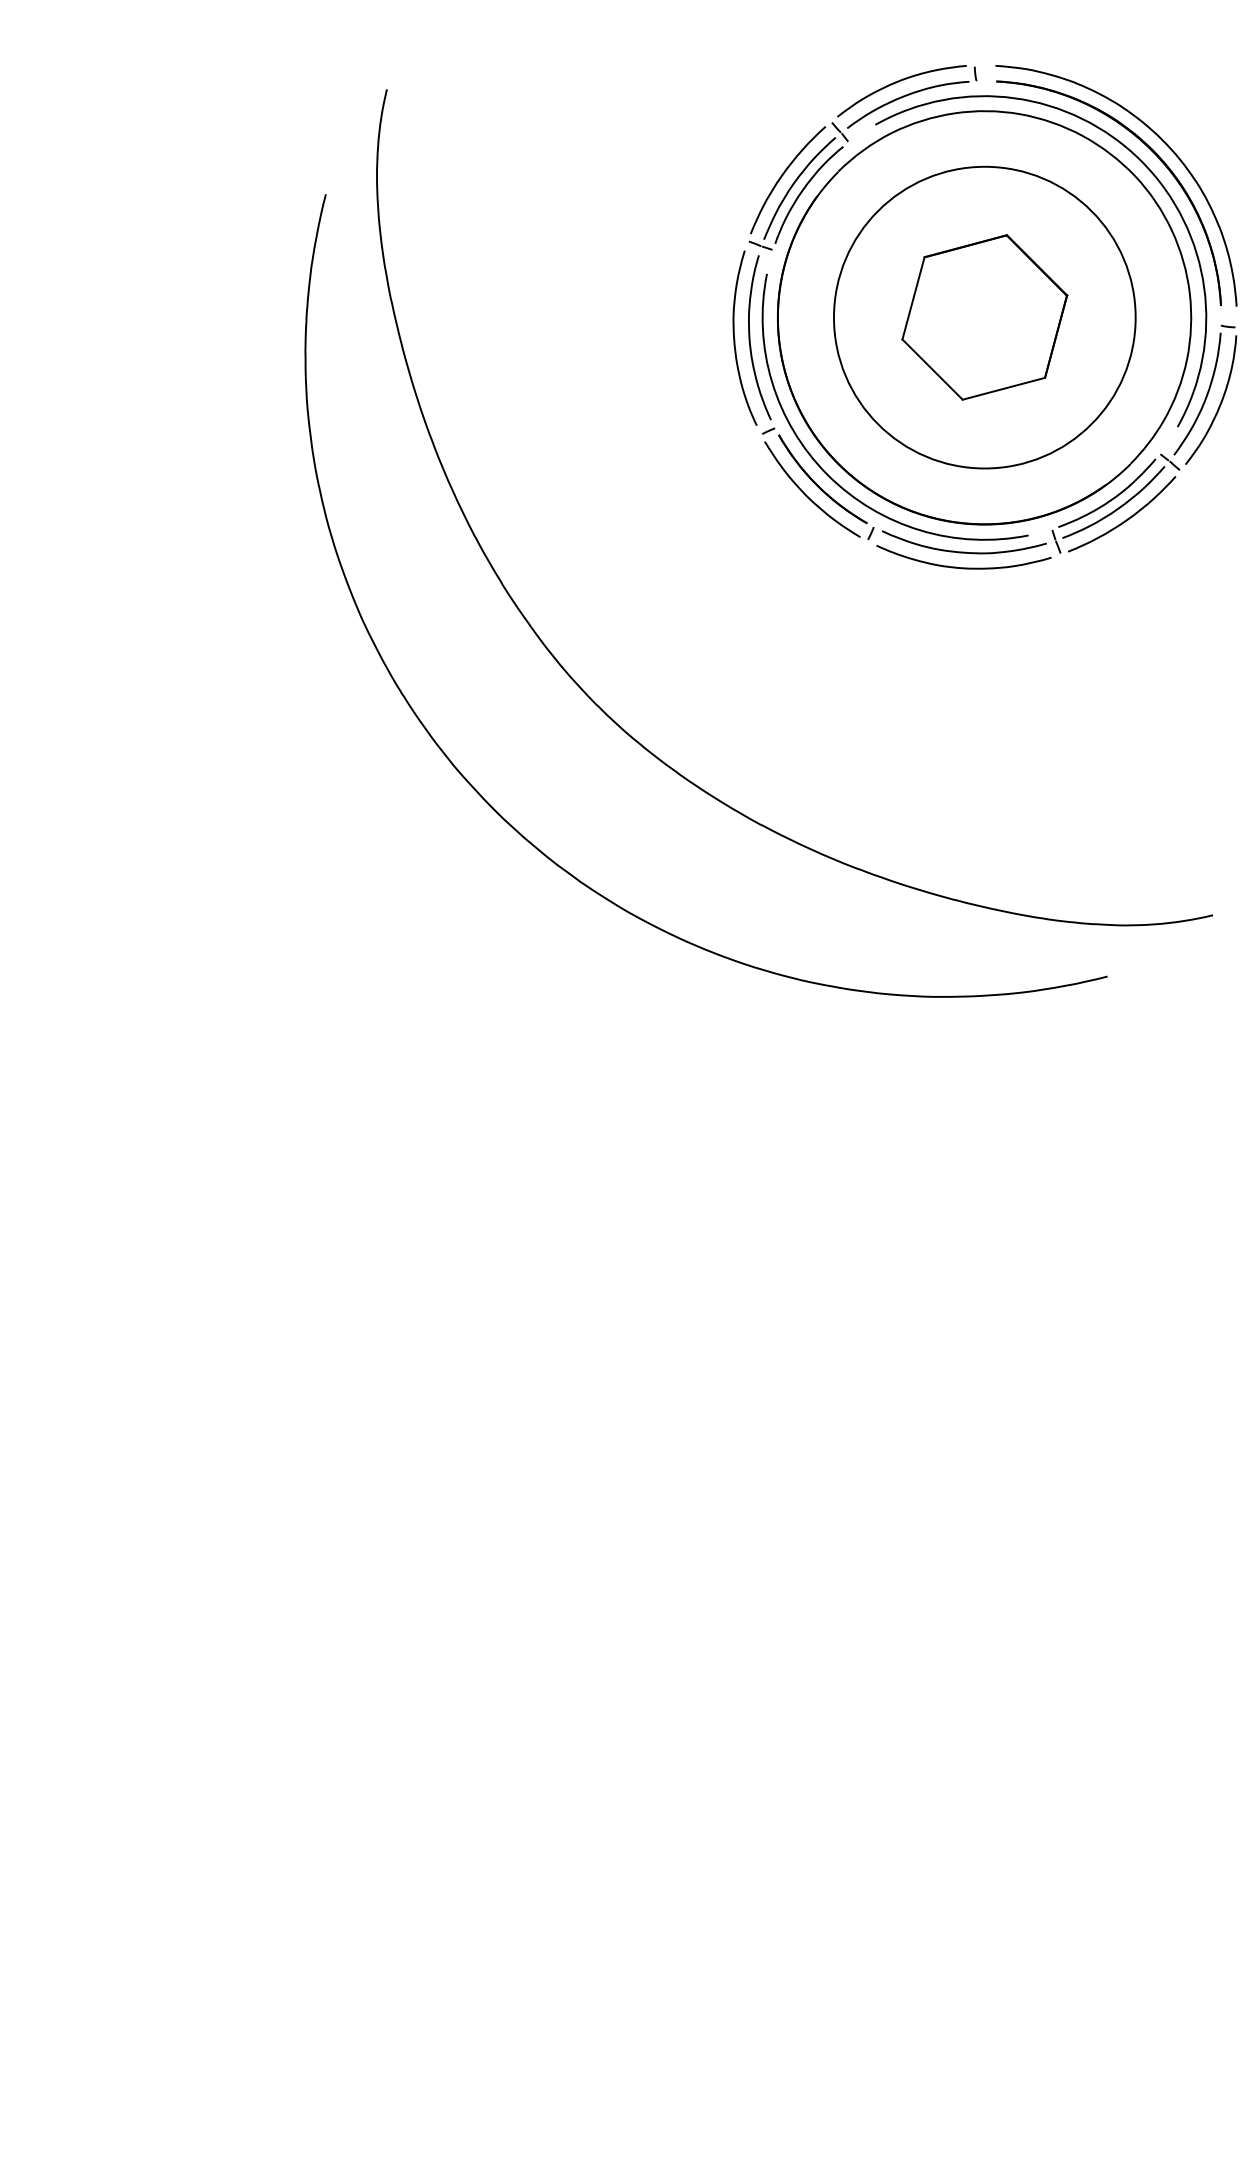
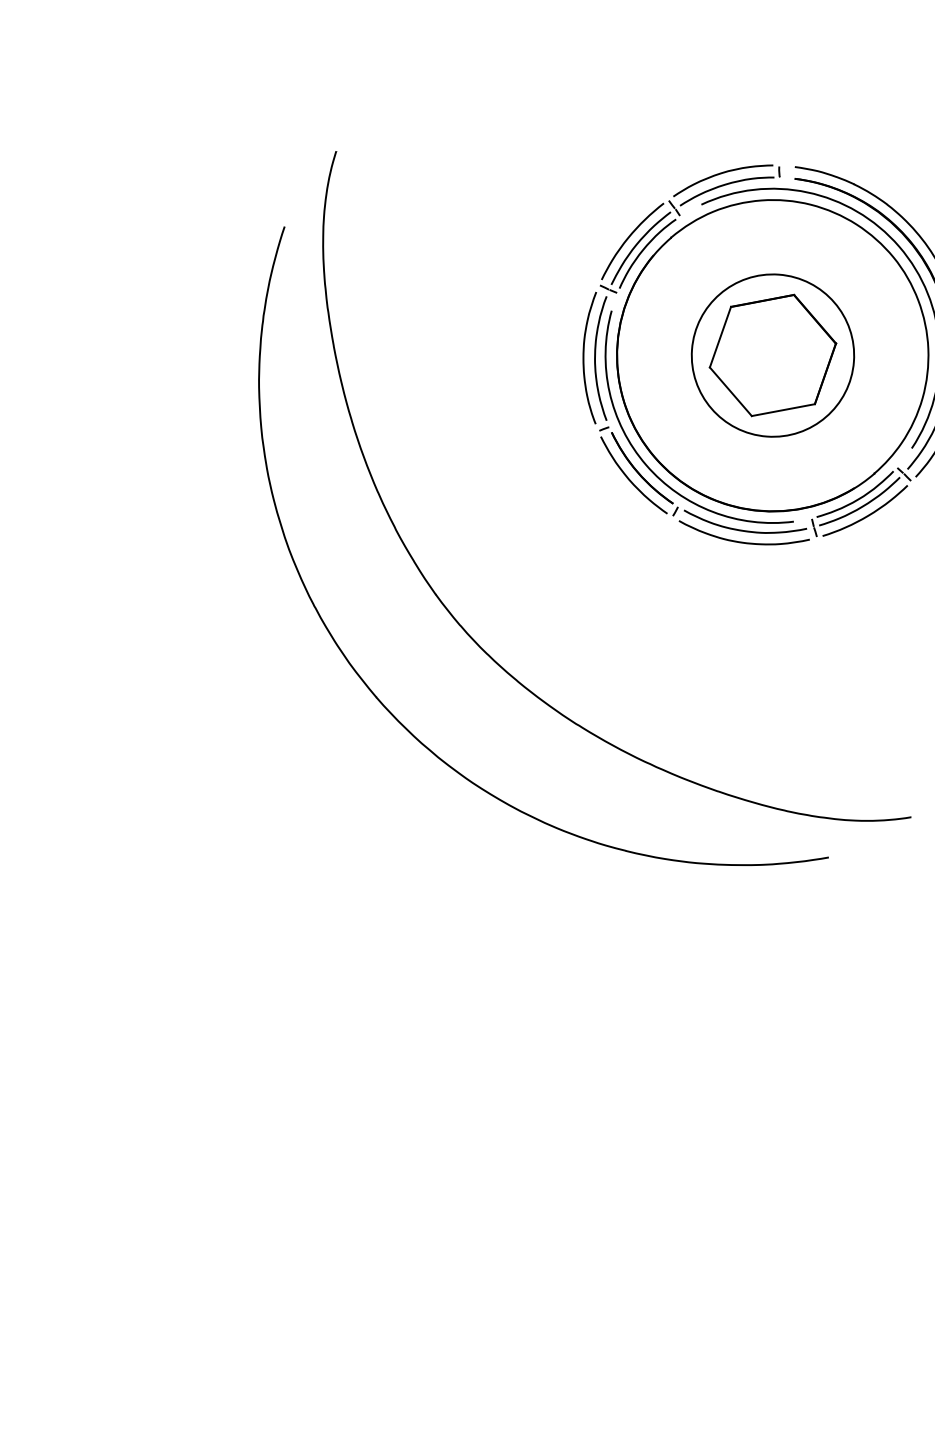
circle: (984, 317) -> (772, 355), size x0.71

